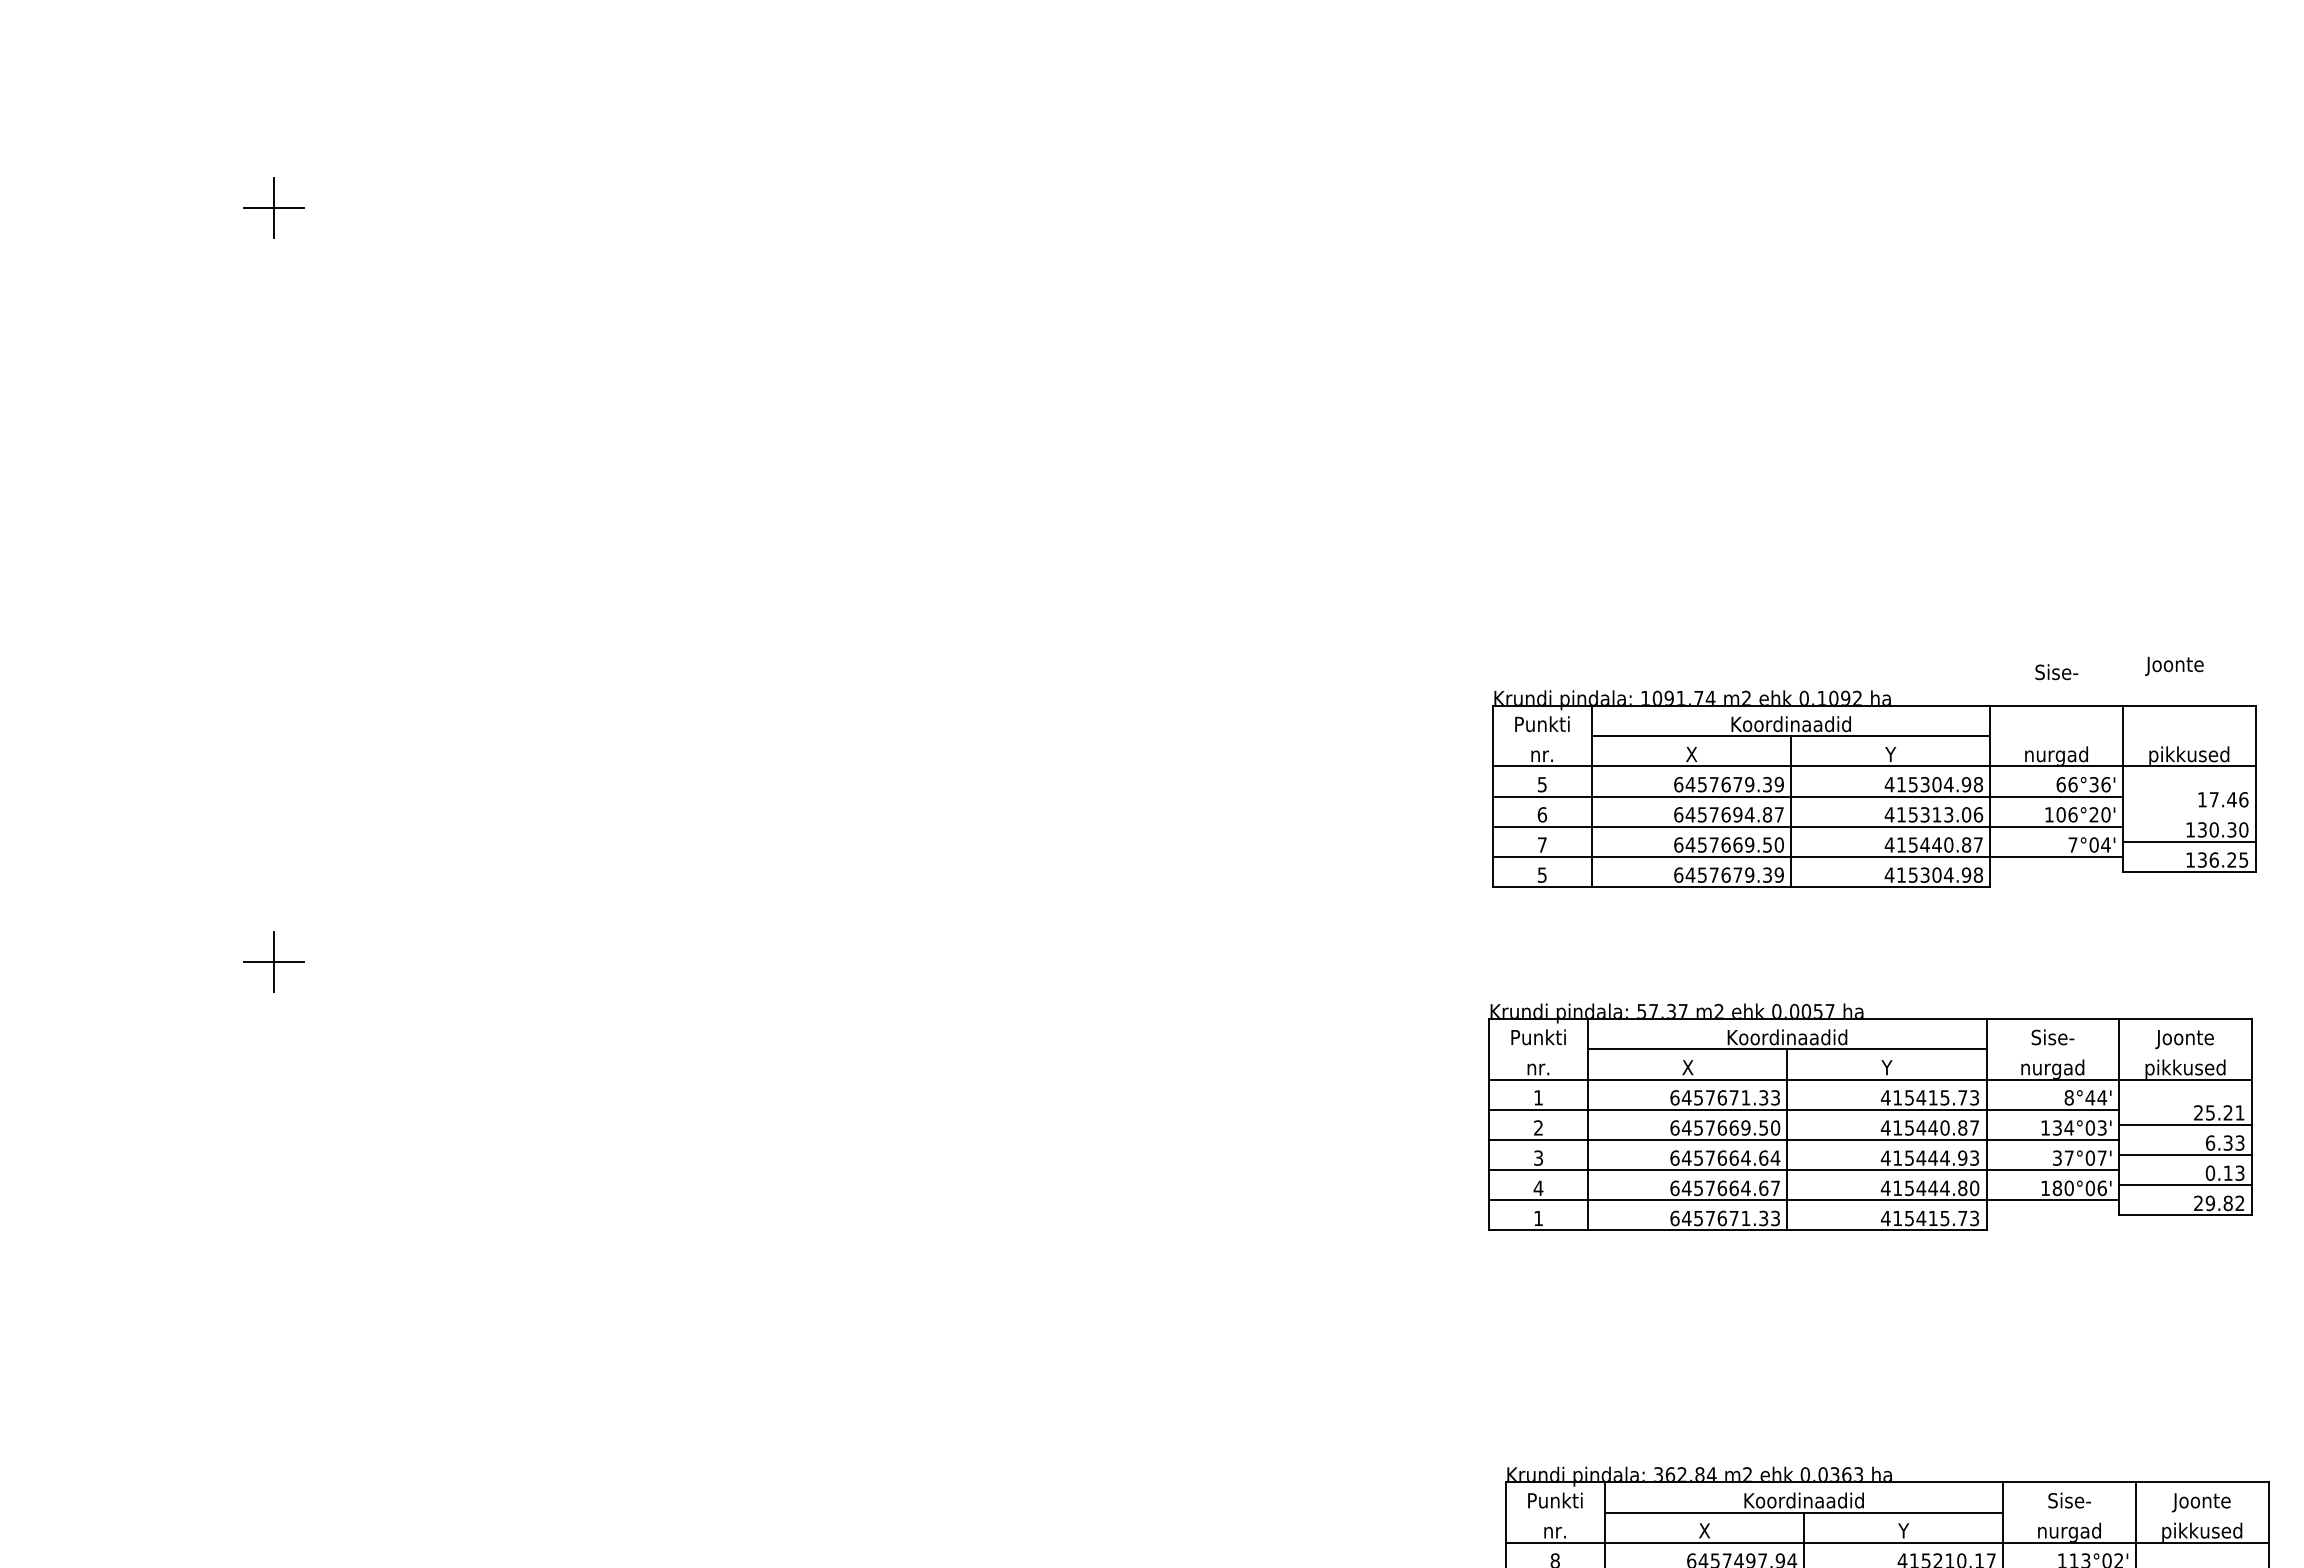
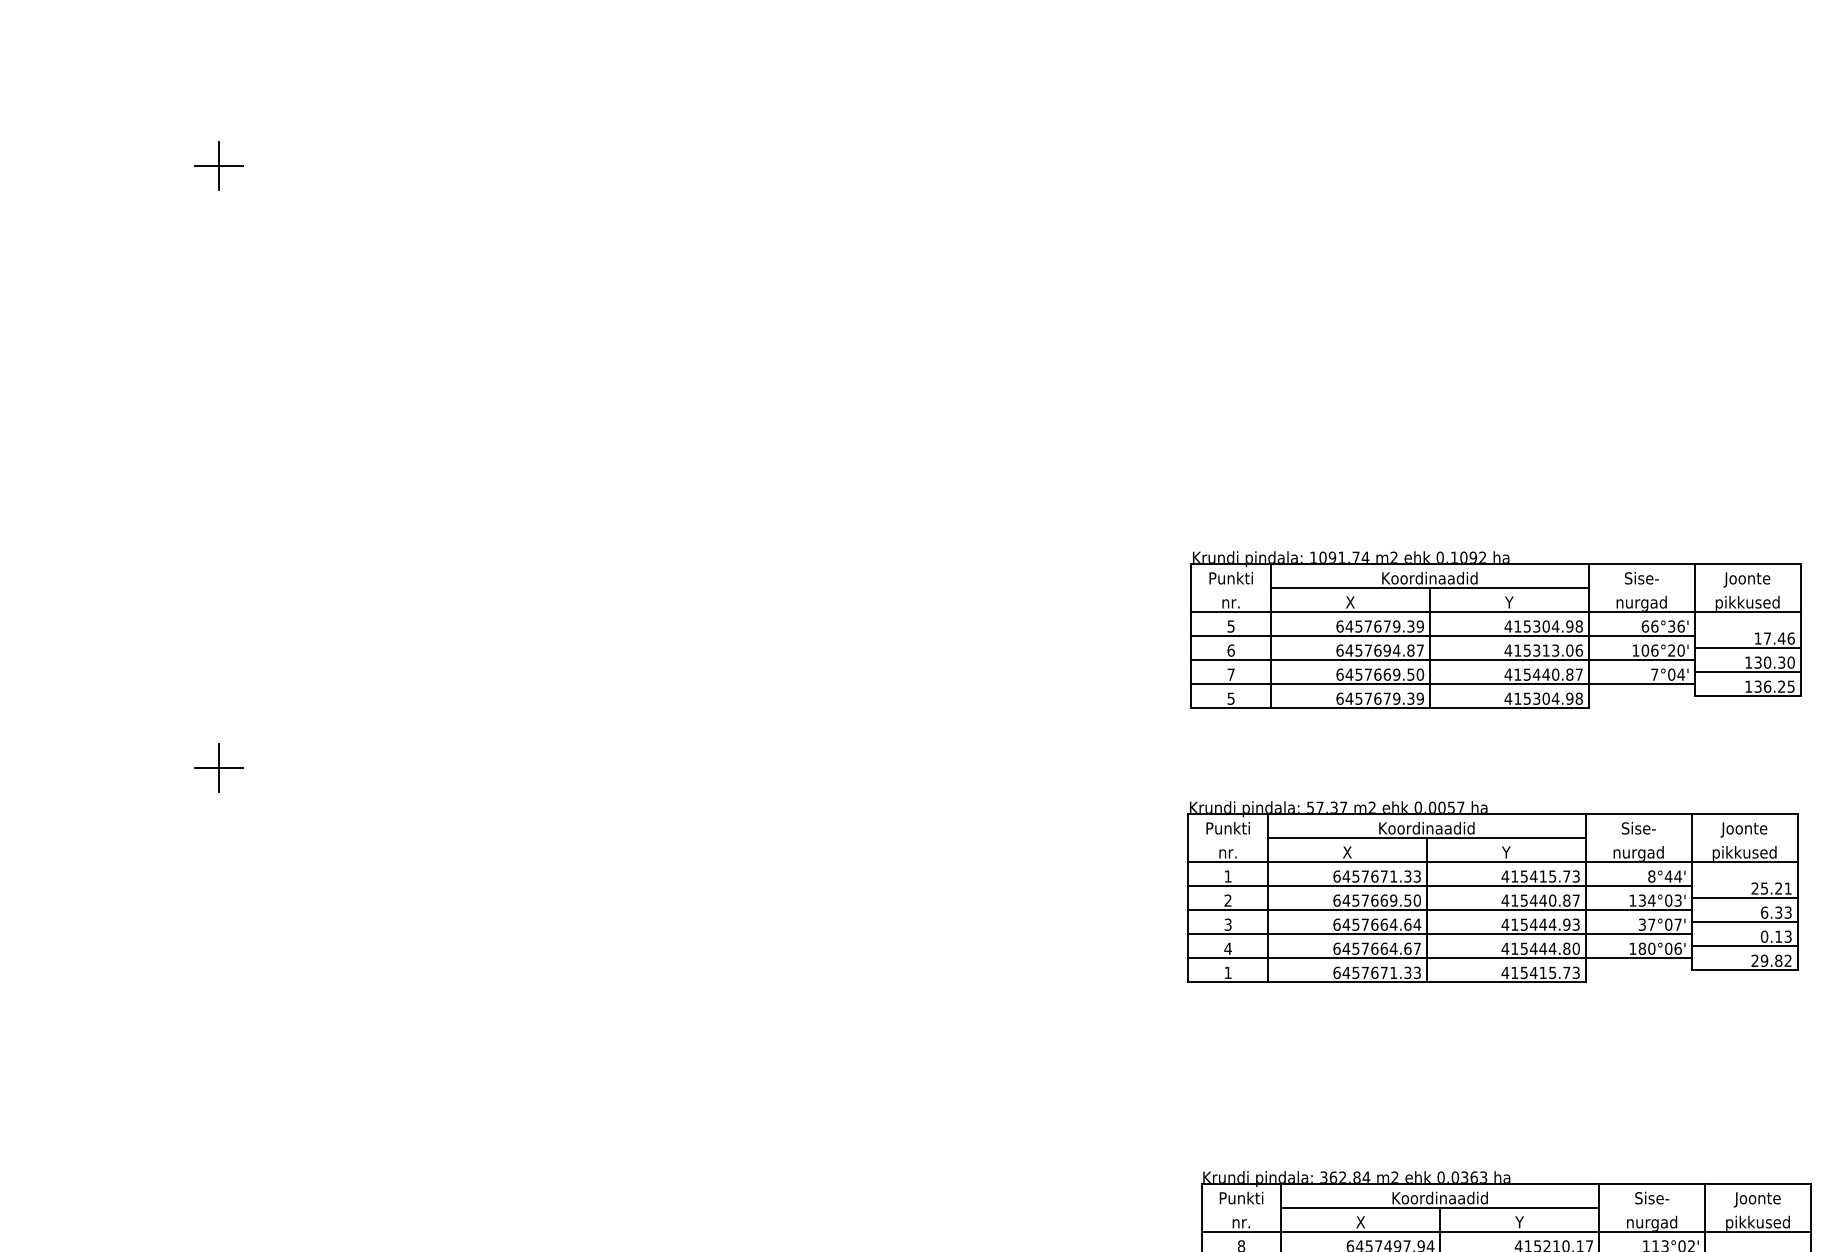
text: (2174, 665) -> (1747, 579), moved
text: (2056, 672) -> (1641, 578), moved
line: (2188, 811) -> (1747, 647), added

